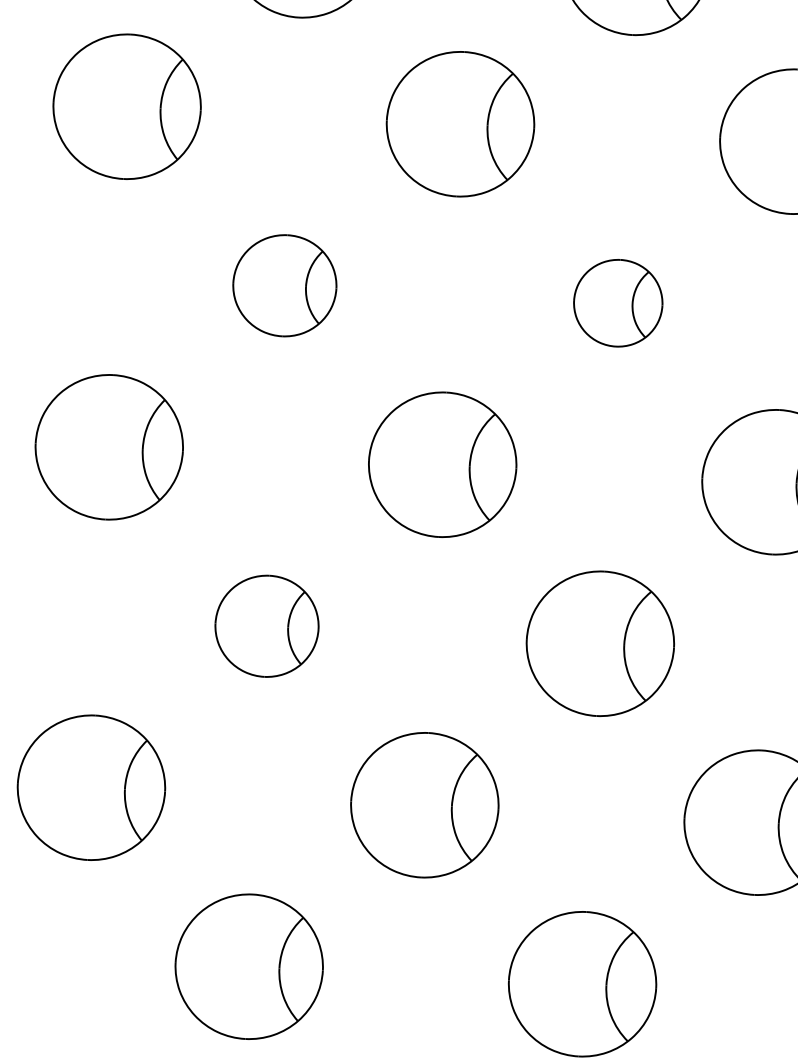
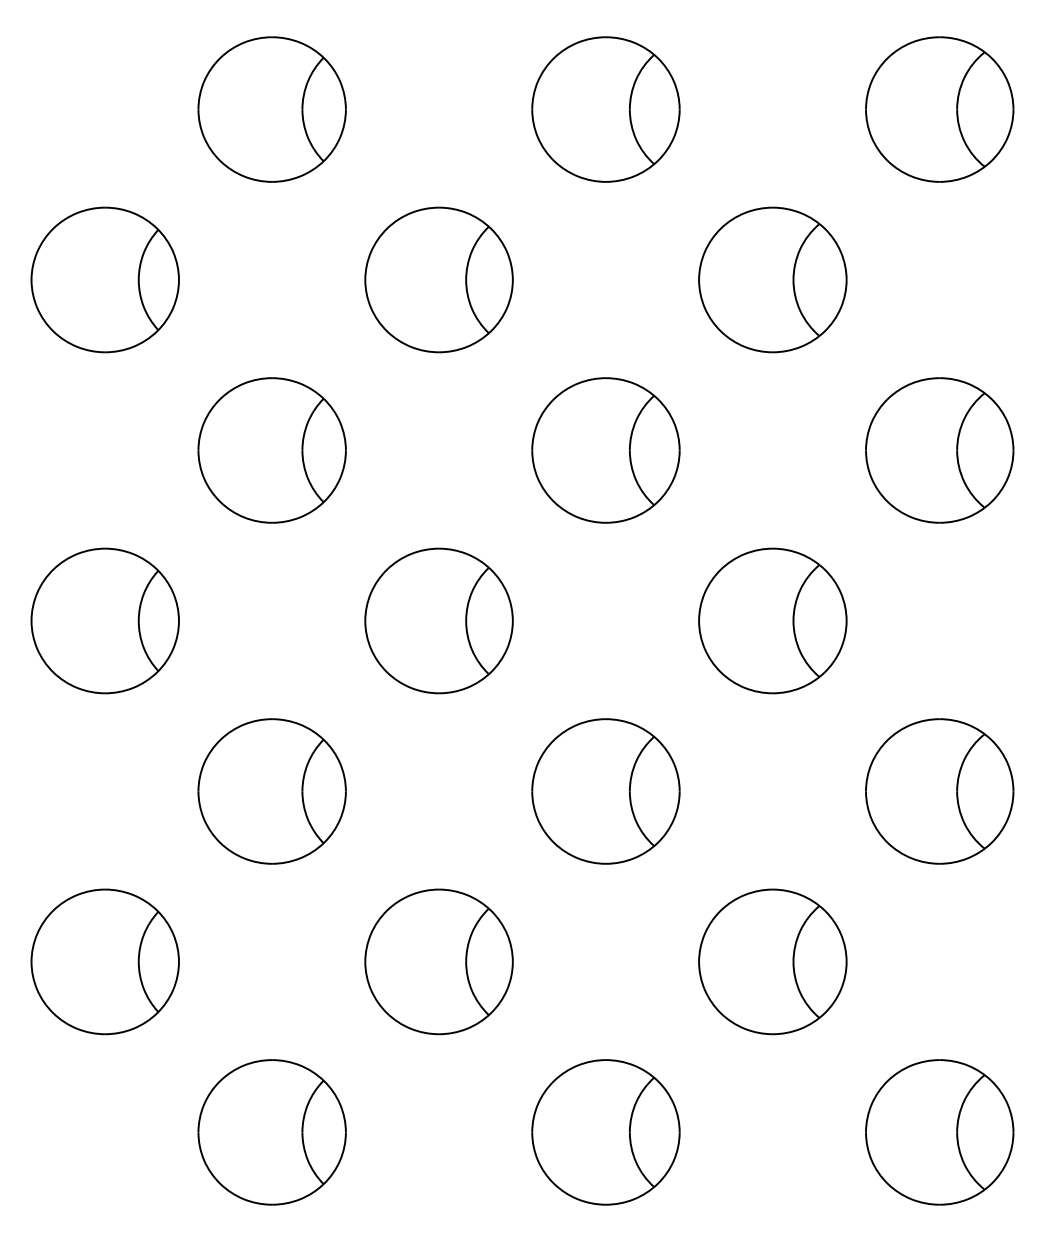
part: (284, 285) -> (271, 450), size x1.43
part: (617, 303) -> (605, 450), size x1.67
part: (266, 626) -> (271, 791), size x1.43

